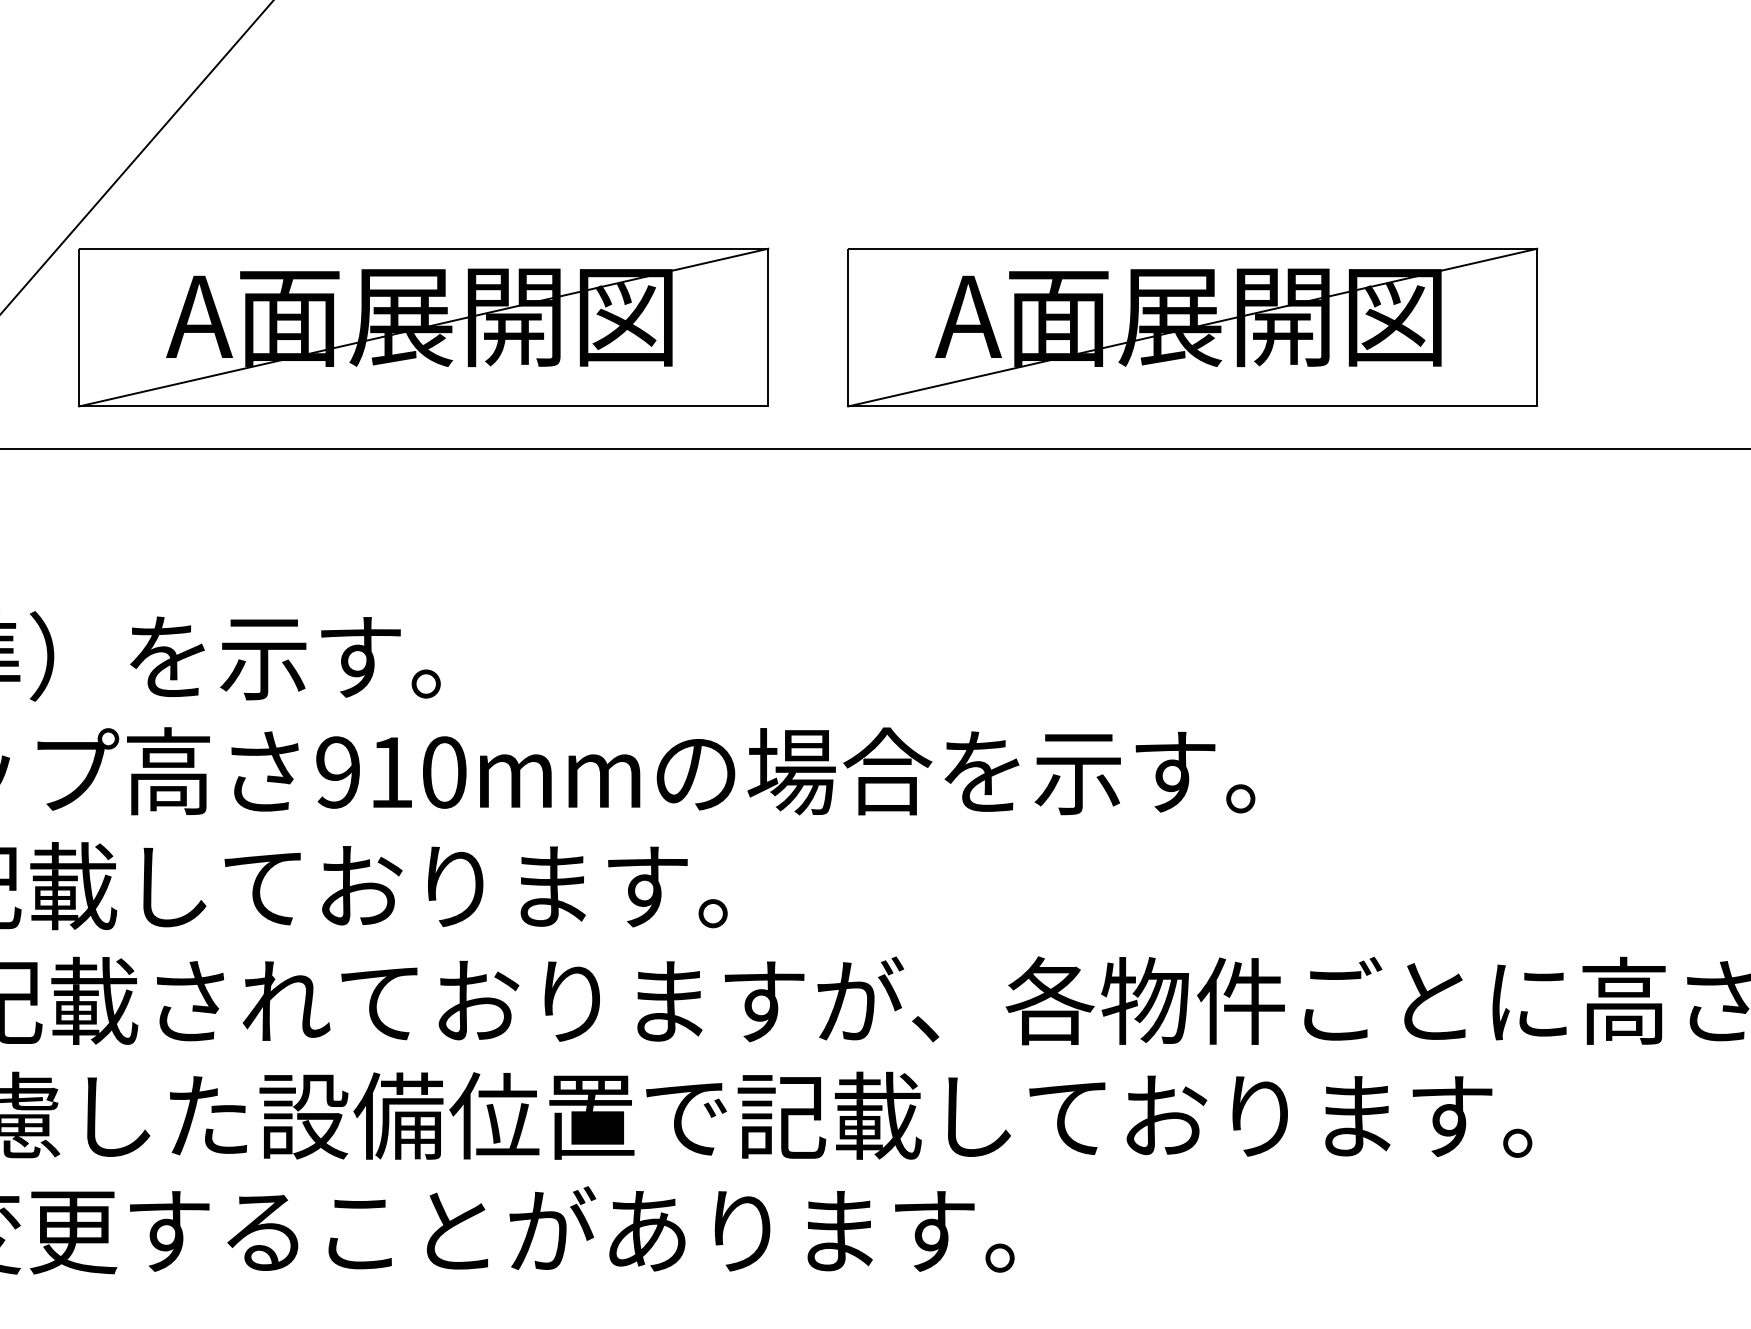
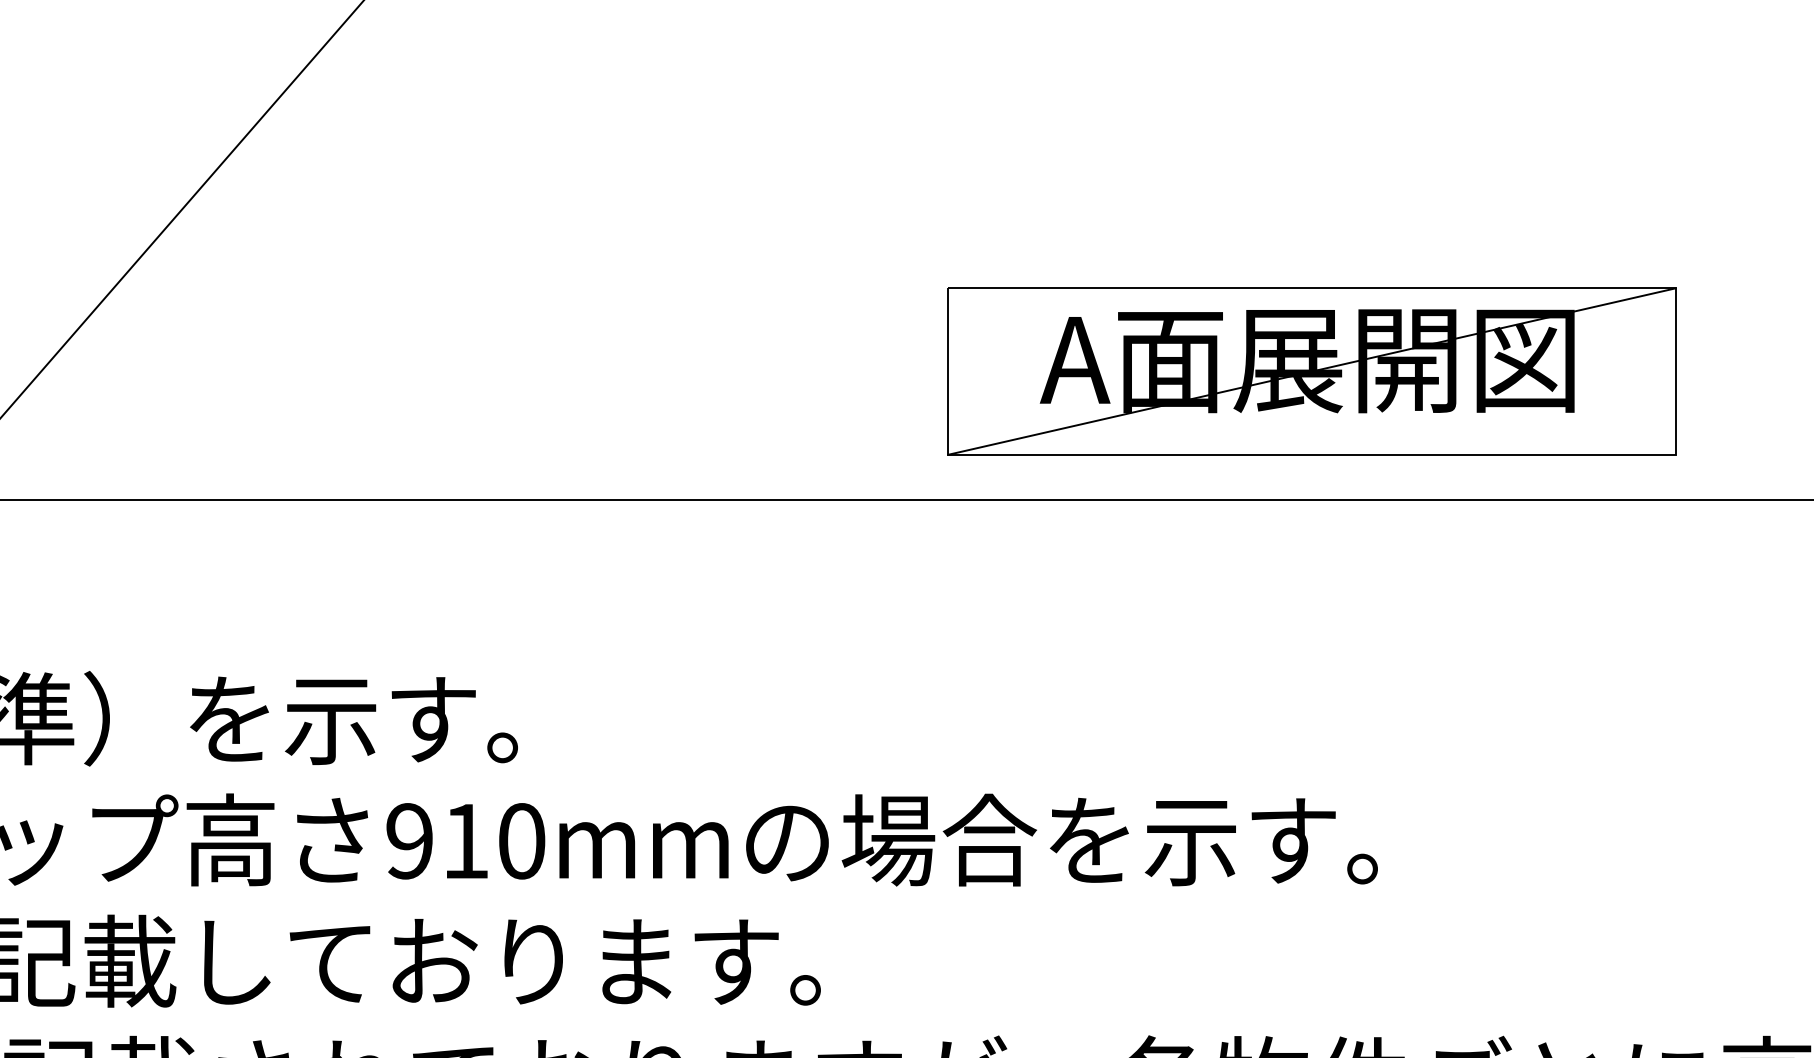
part: (423, 327) -> (499, 371), removed

